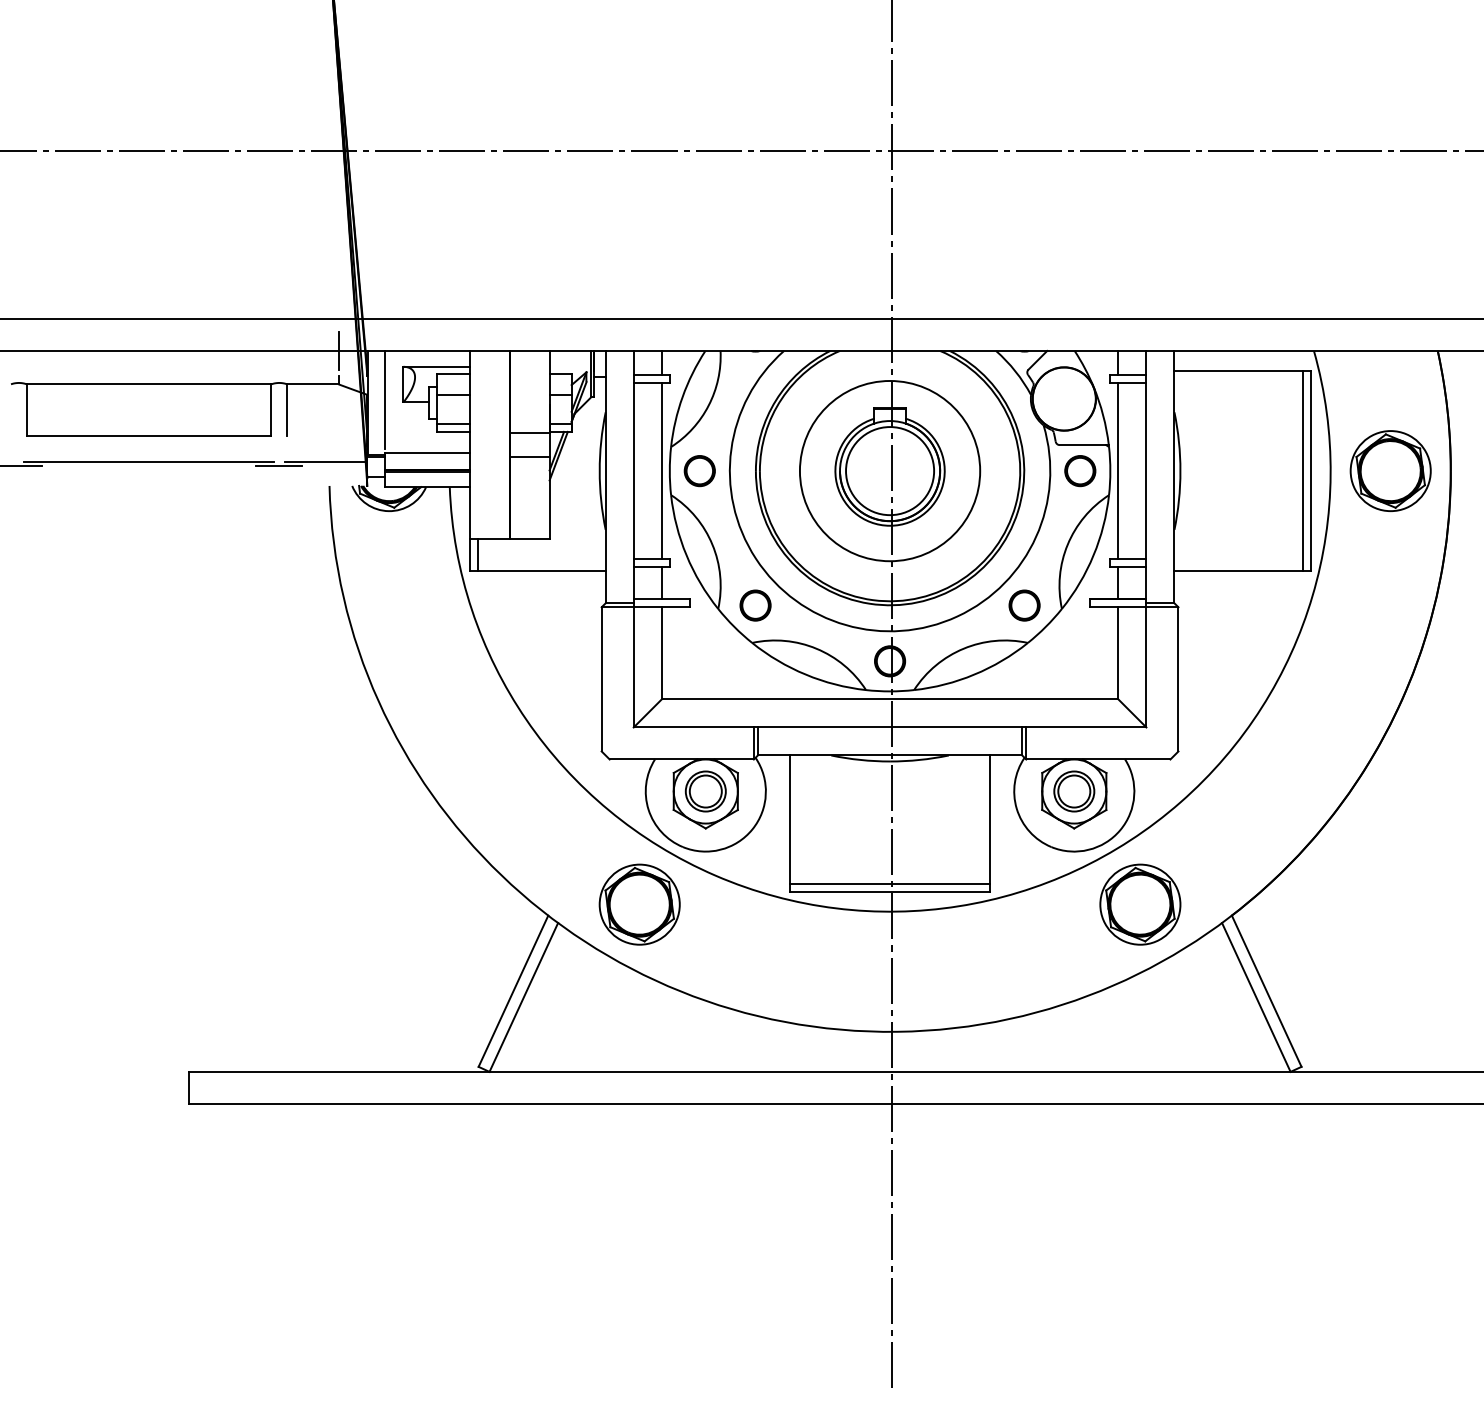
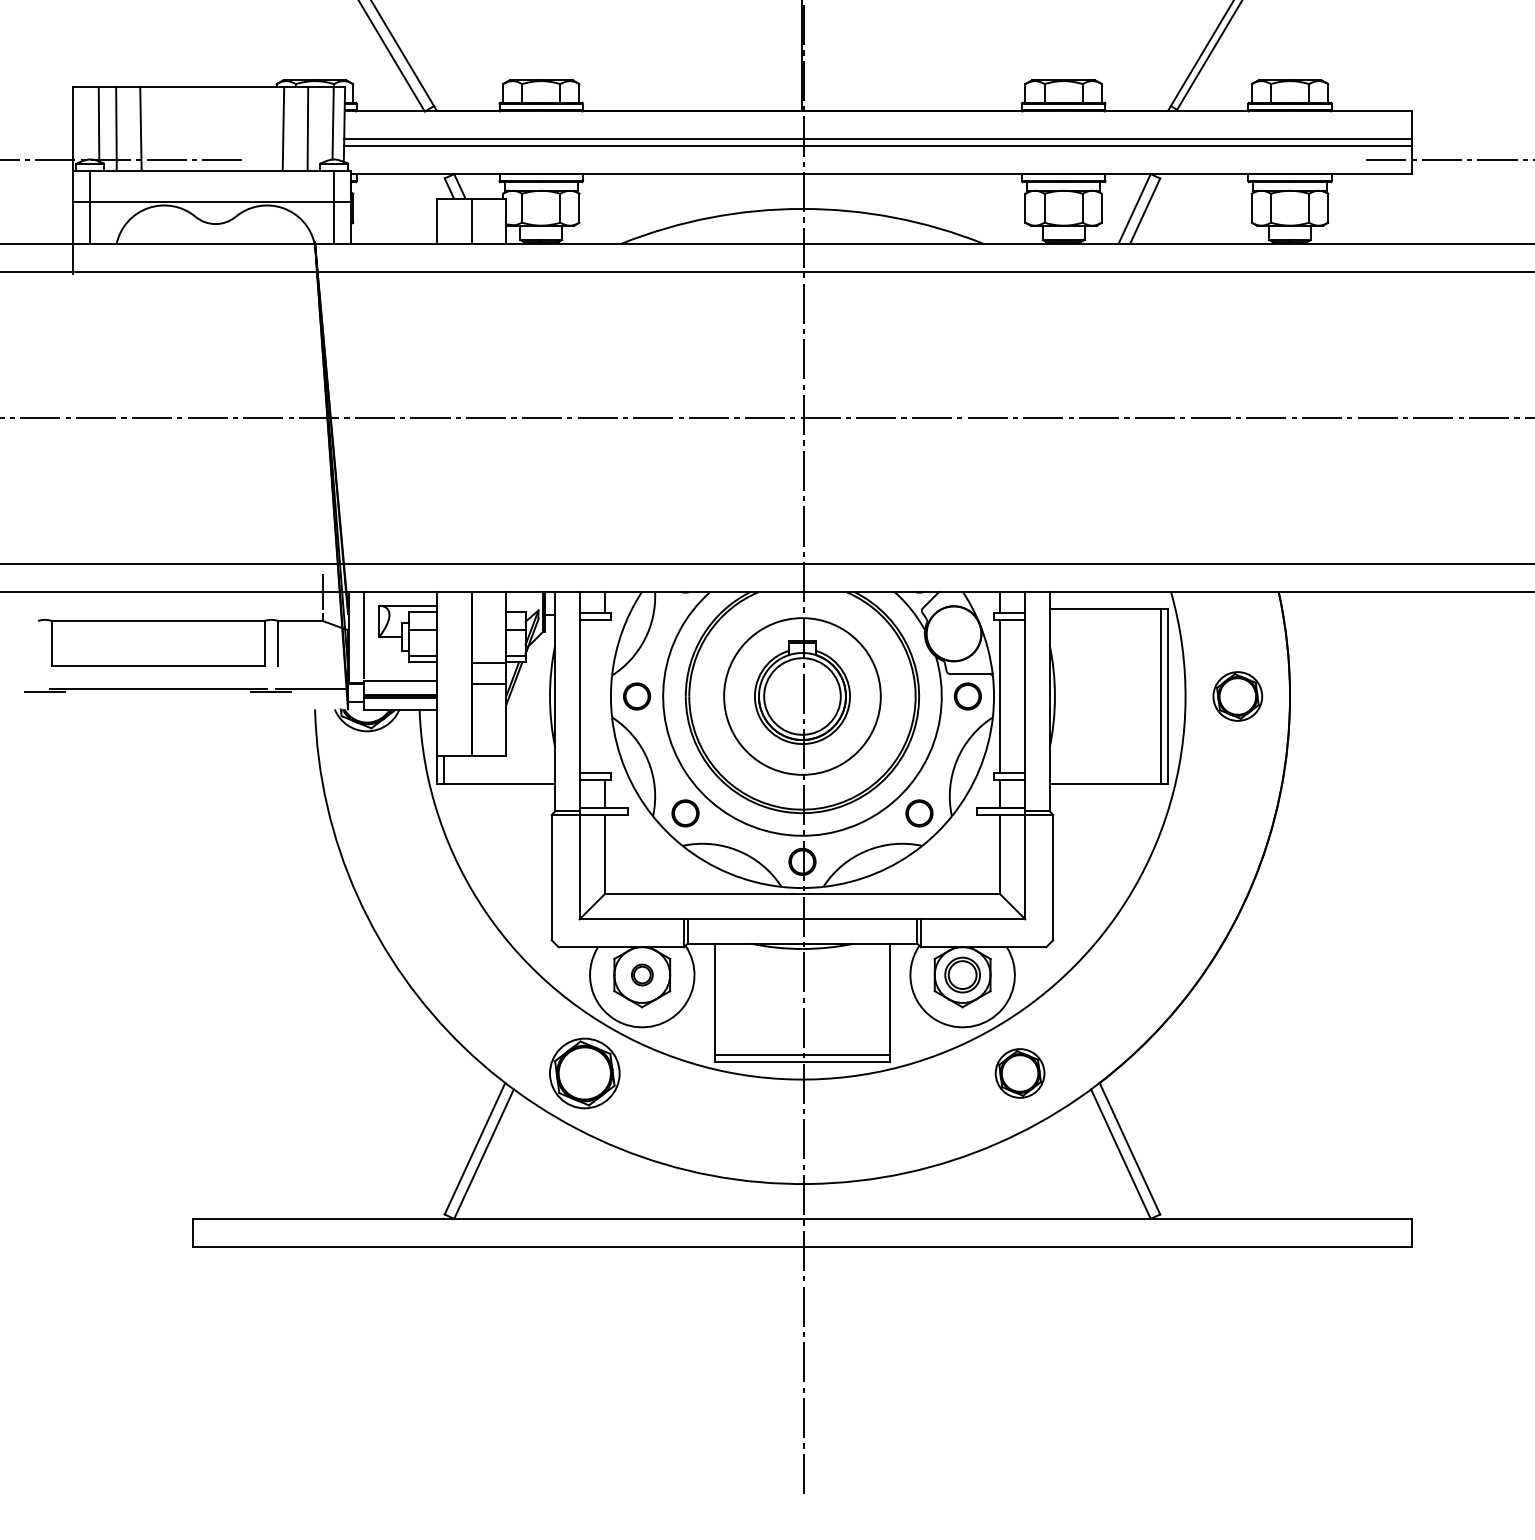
line: (662, 471) -> (604, 696), removed
part: (1390, 471) -> (1237, 696), size x0.7
part: (706, 790) -> (642, 974), size x0.6
part: (1139, 904) -> (1019, 1073), size x0.7

